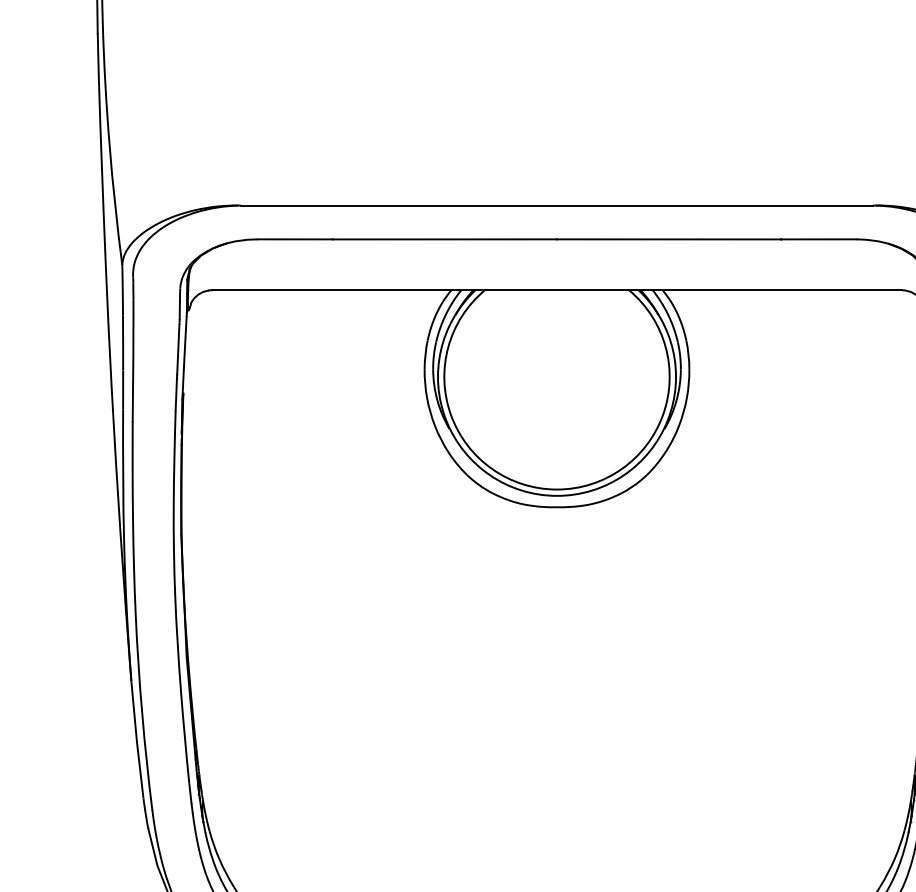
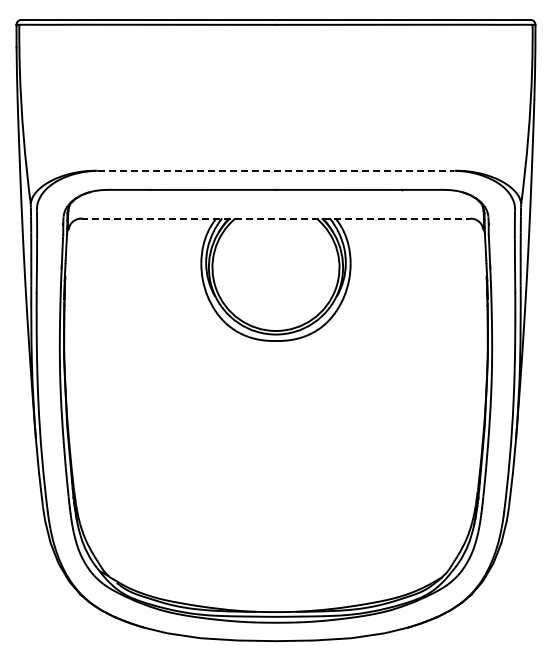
line: (557, 204) -> (276, 170), solid -> dashed
line: (556, 290) -> (275, 218), solid -> dashed

